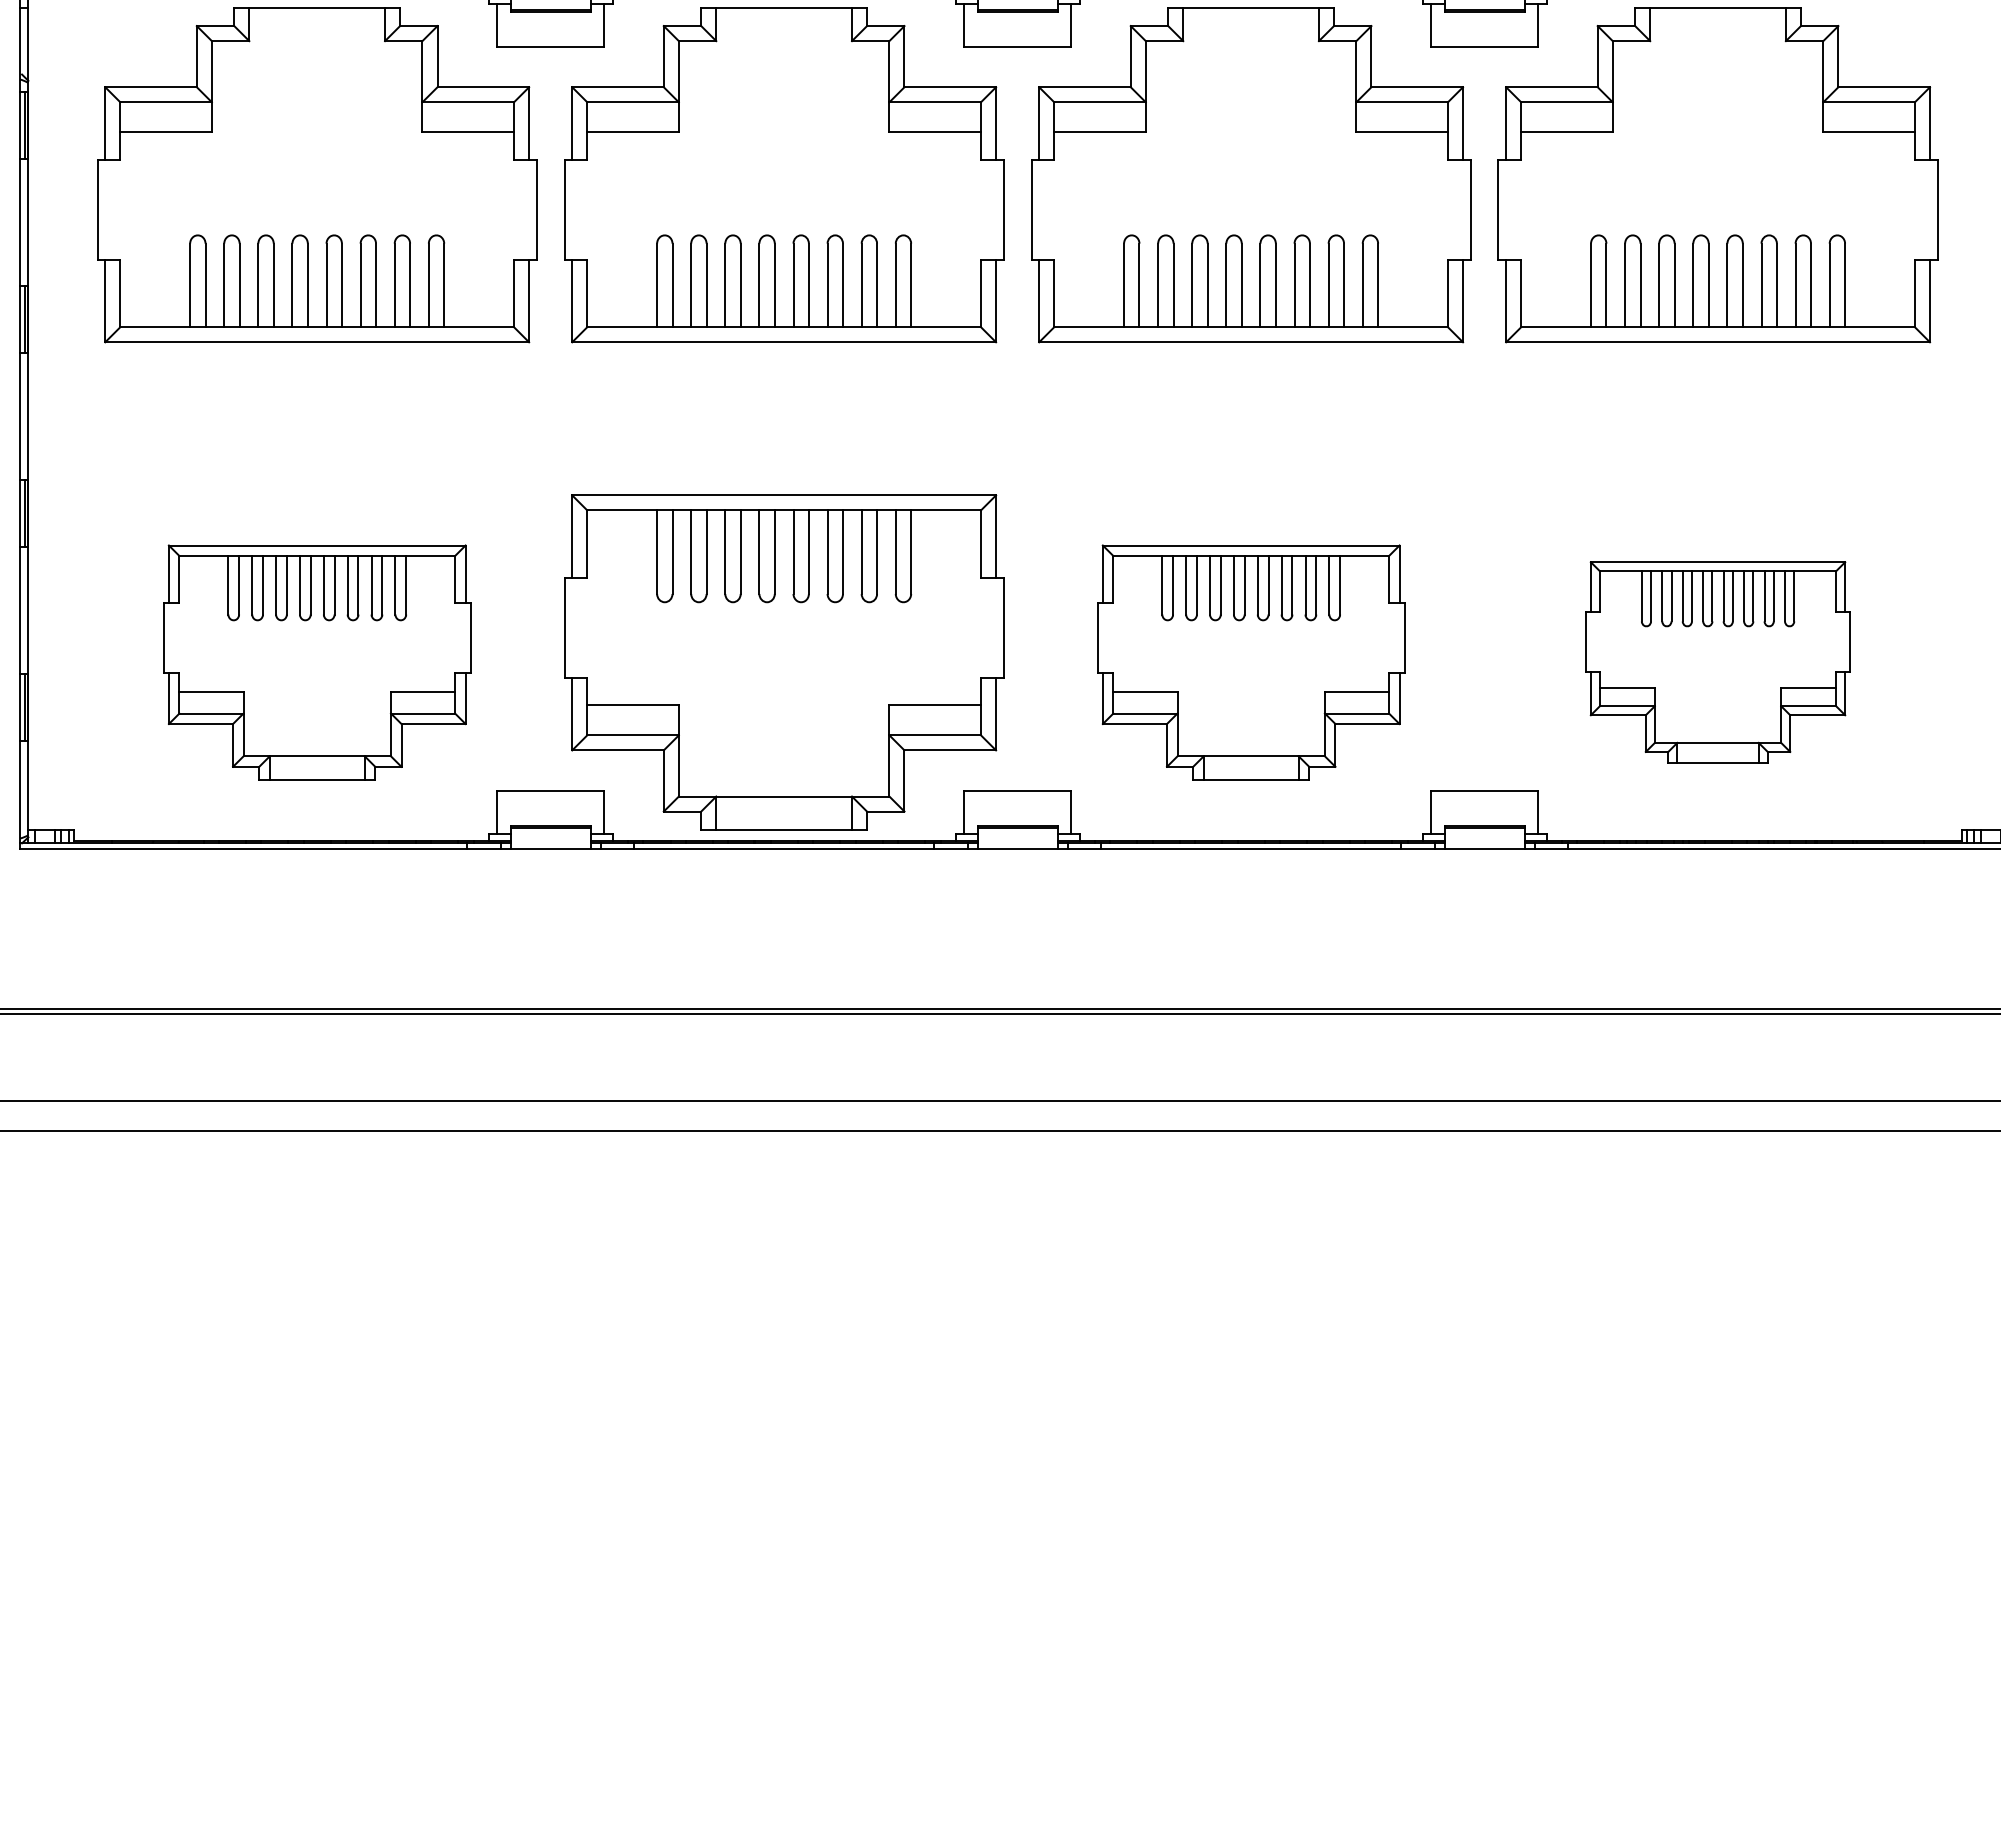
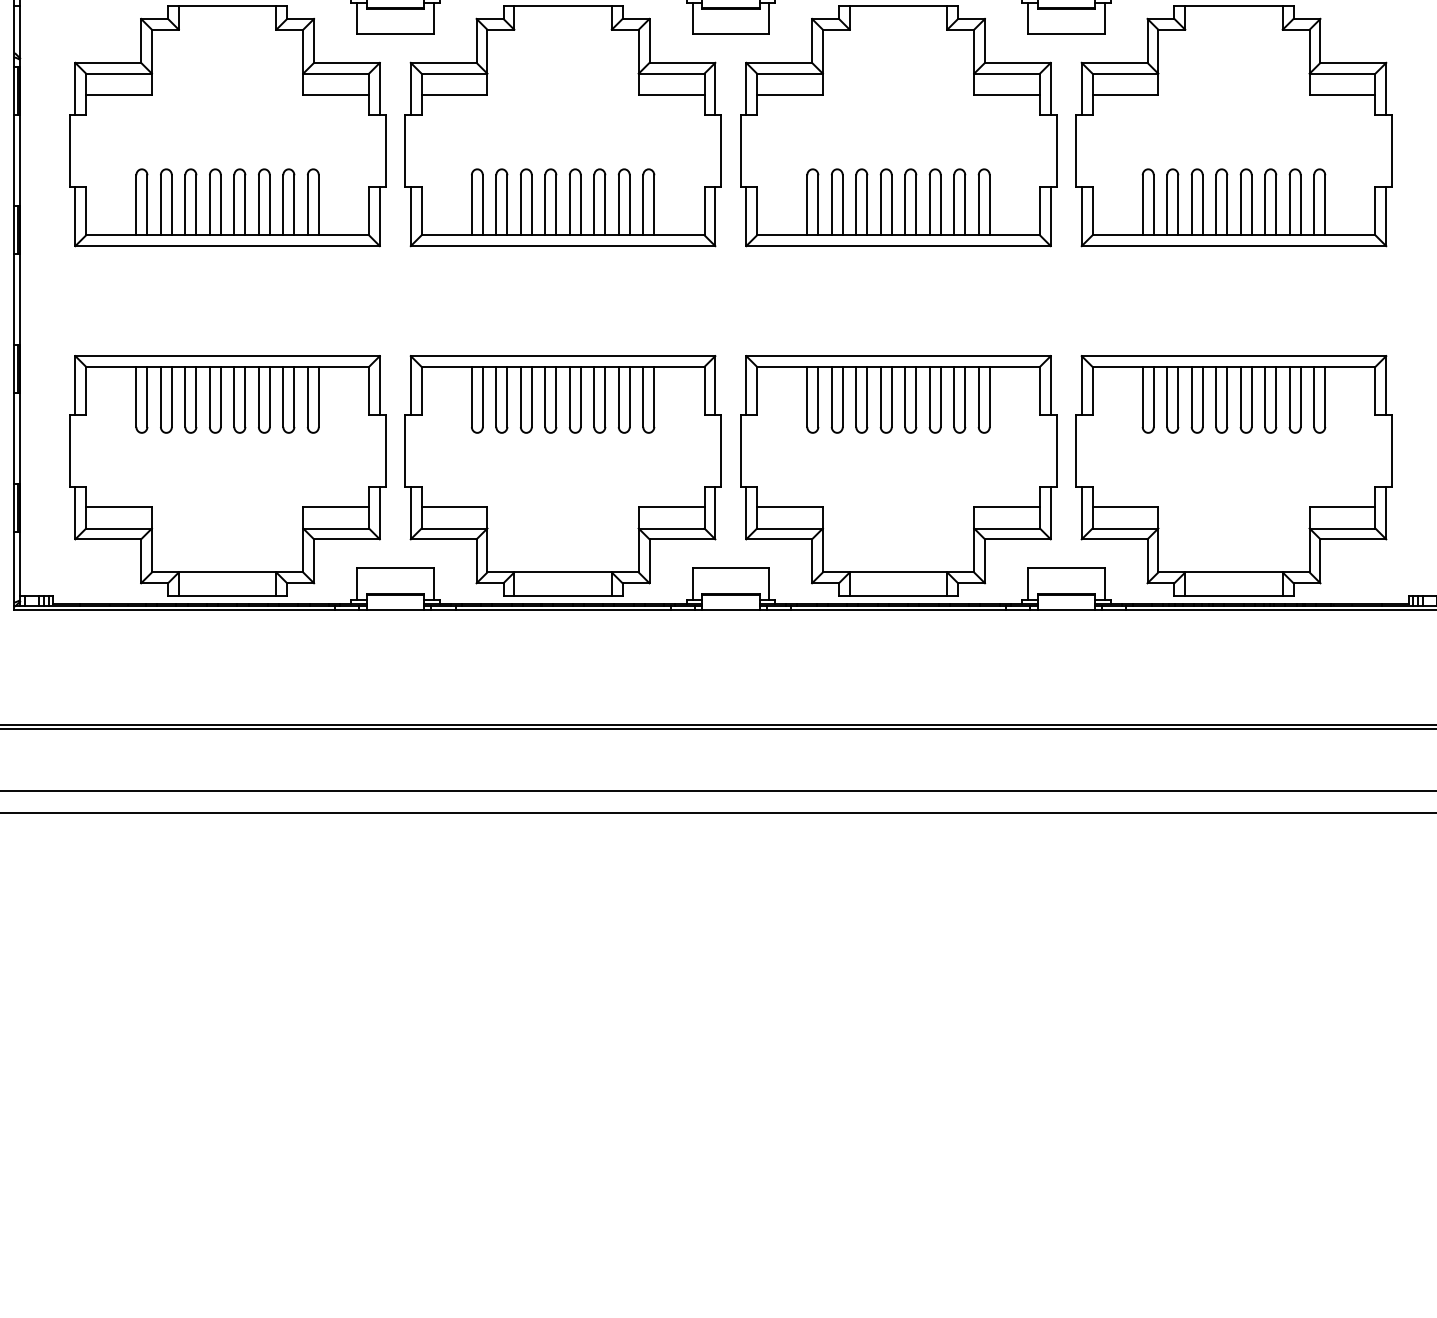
part: (317, 662) -> (227, 476), size x1.43
part: (1251, 662) -> (898, 476), size x1.43
part: (1717, 662) -> (1233, 476), size x1.67

